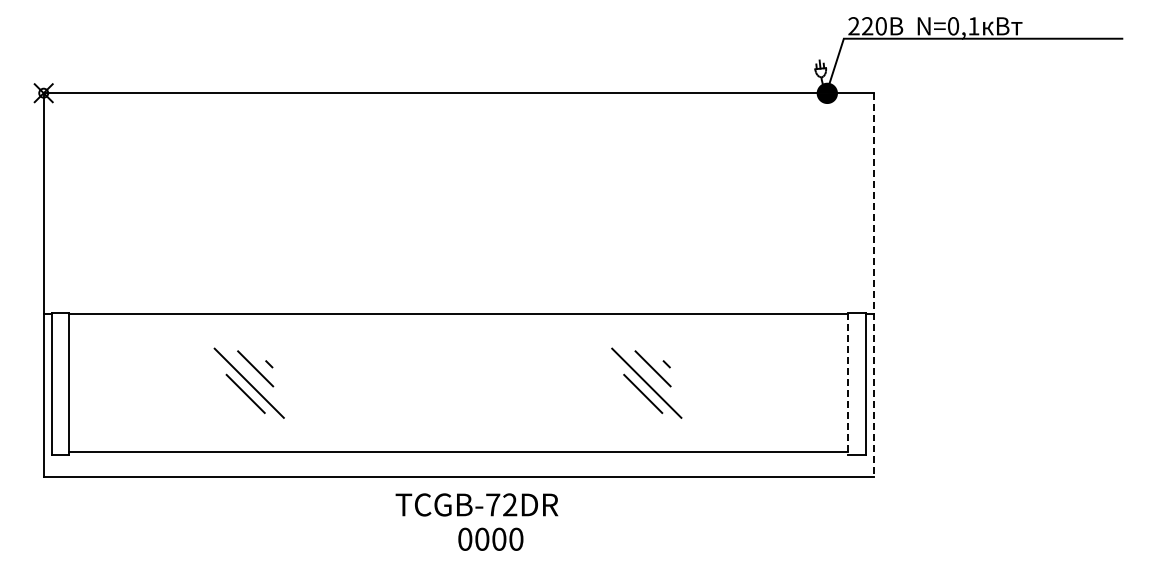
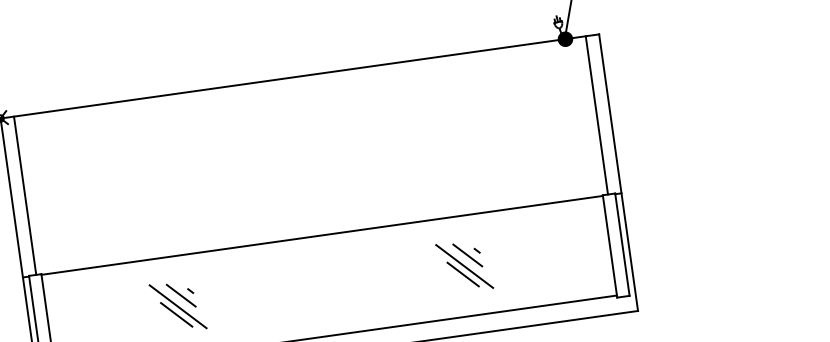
line: (62, 202) -> (25, 195), added
line: (855, 202) -> (596, 115), added
line: (874, 285) -> (618, 172), dashed -> solid
line: (848, 383) -> (610, 246), dashed -> solid

